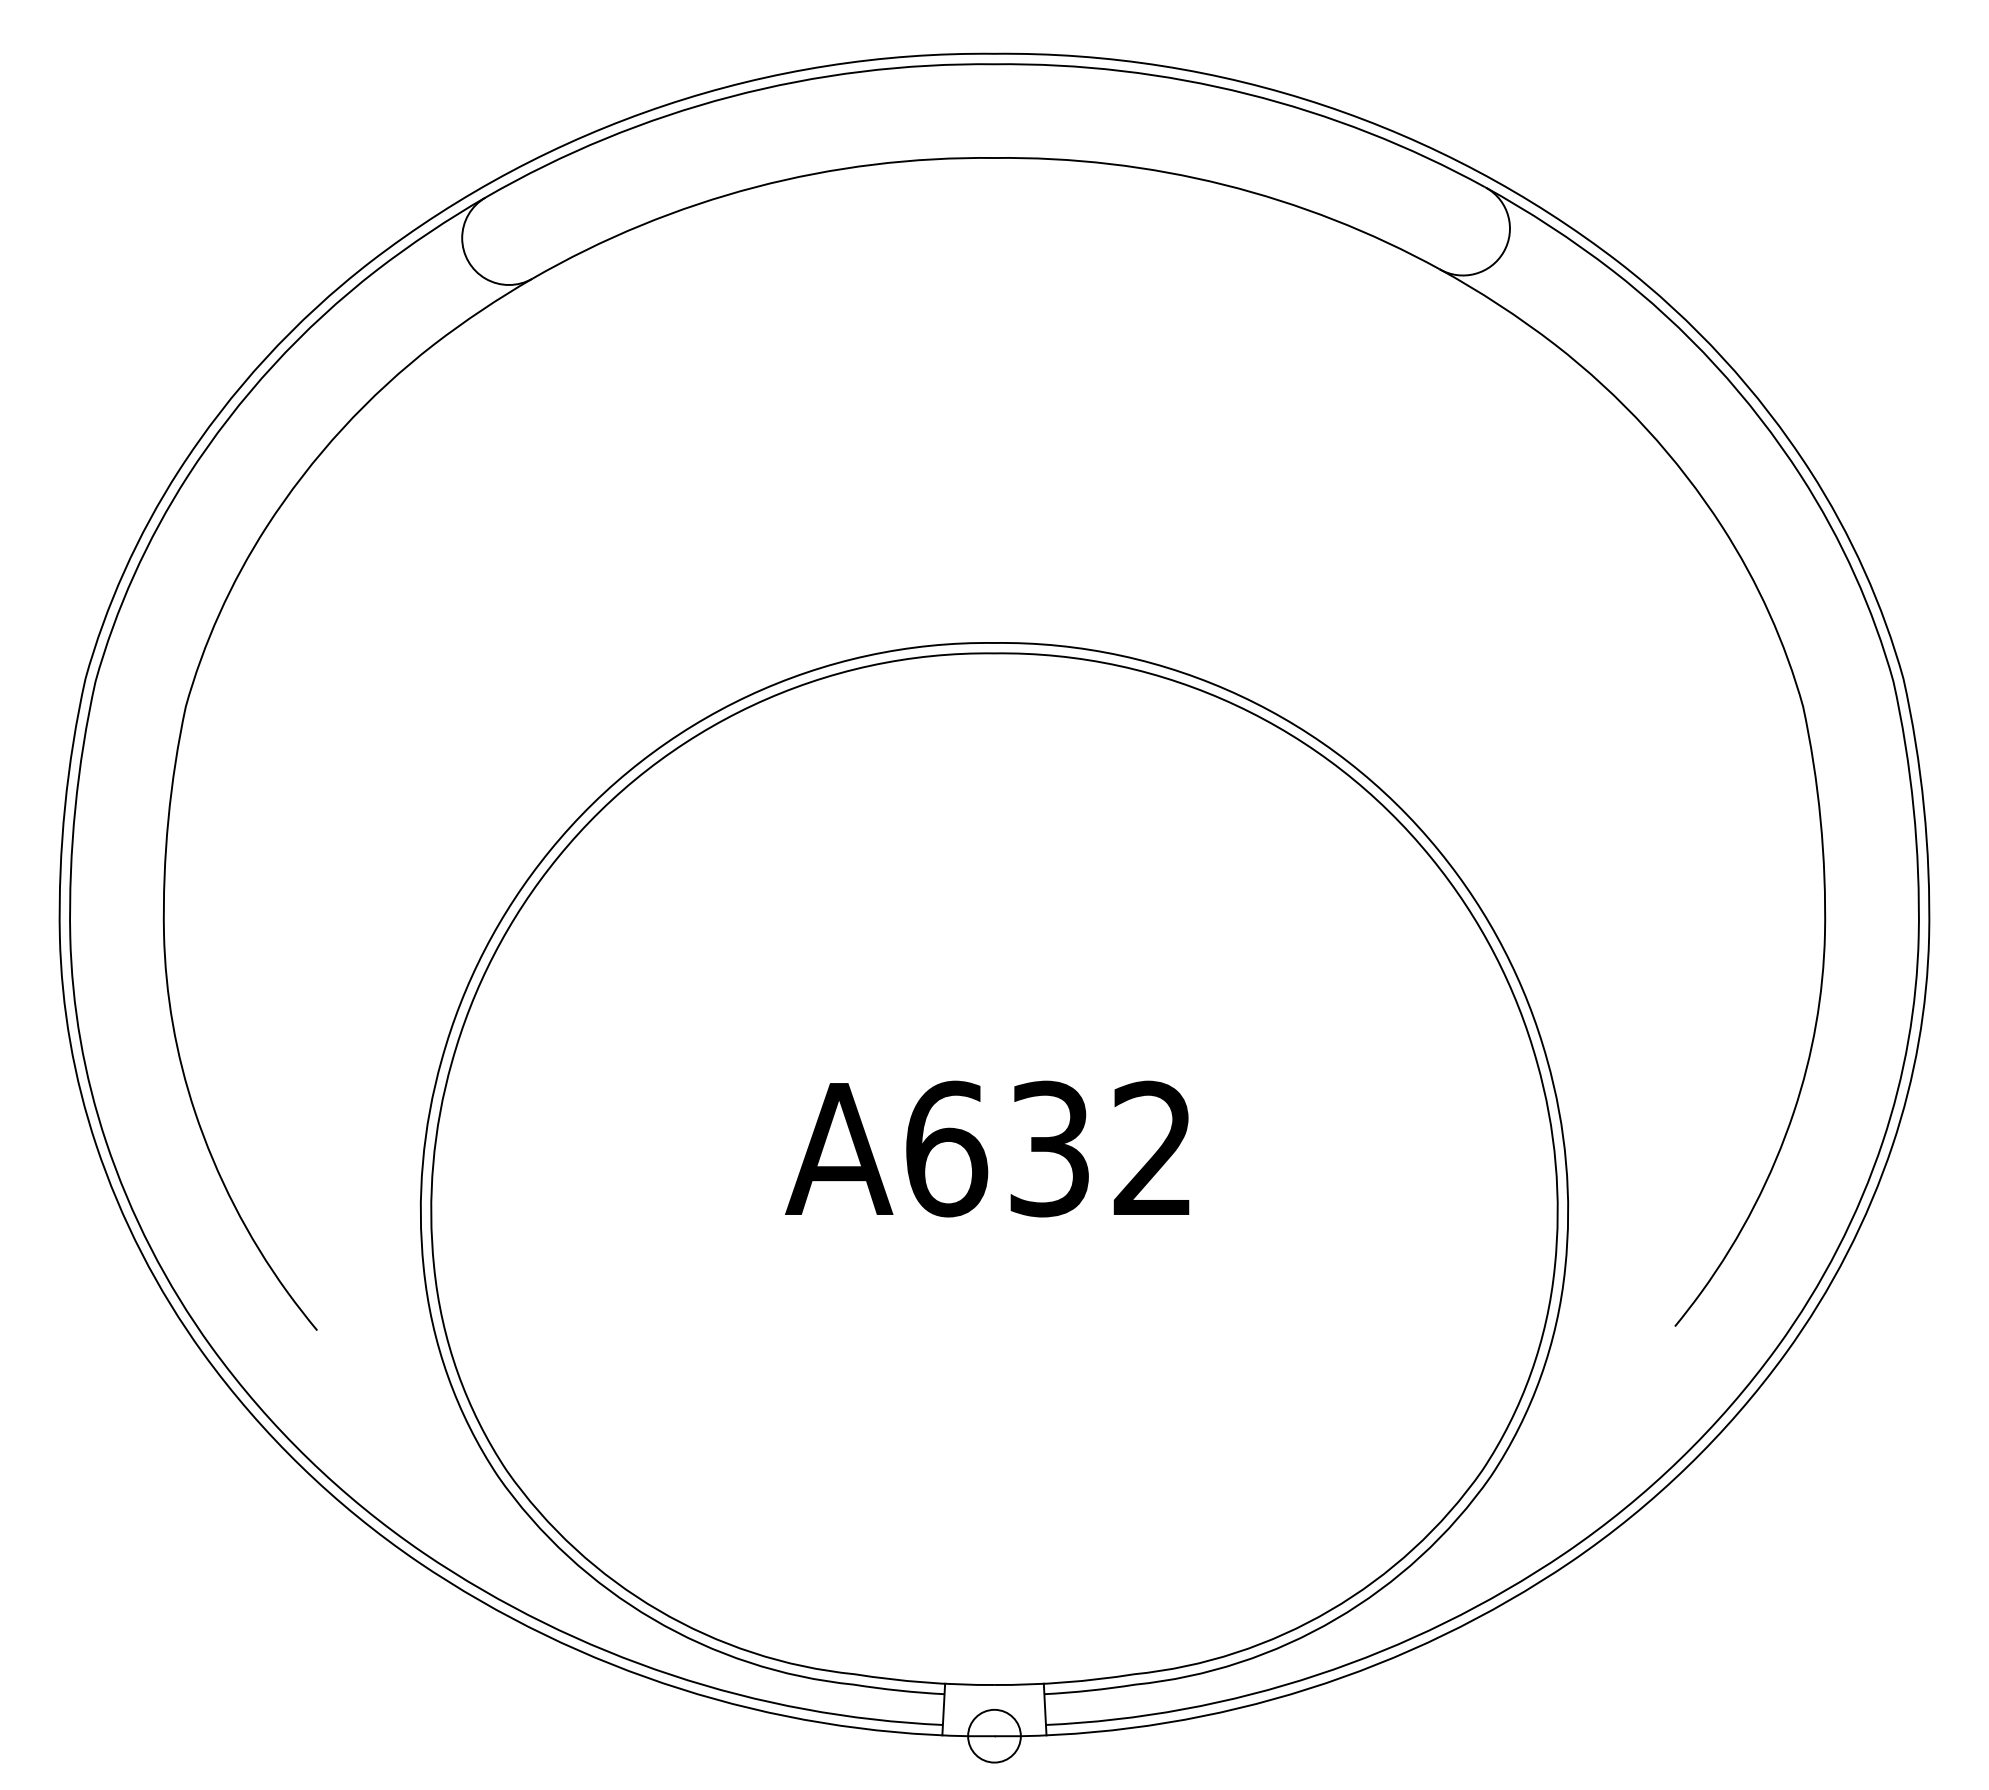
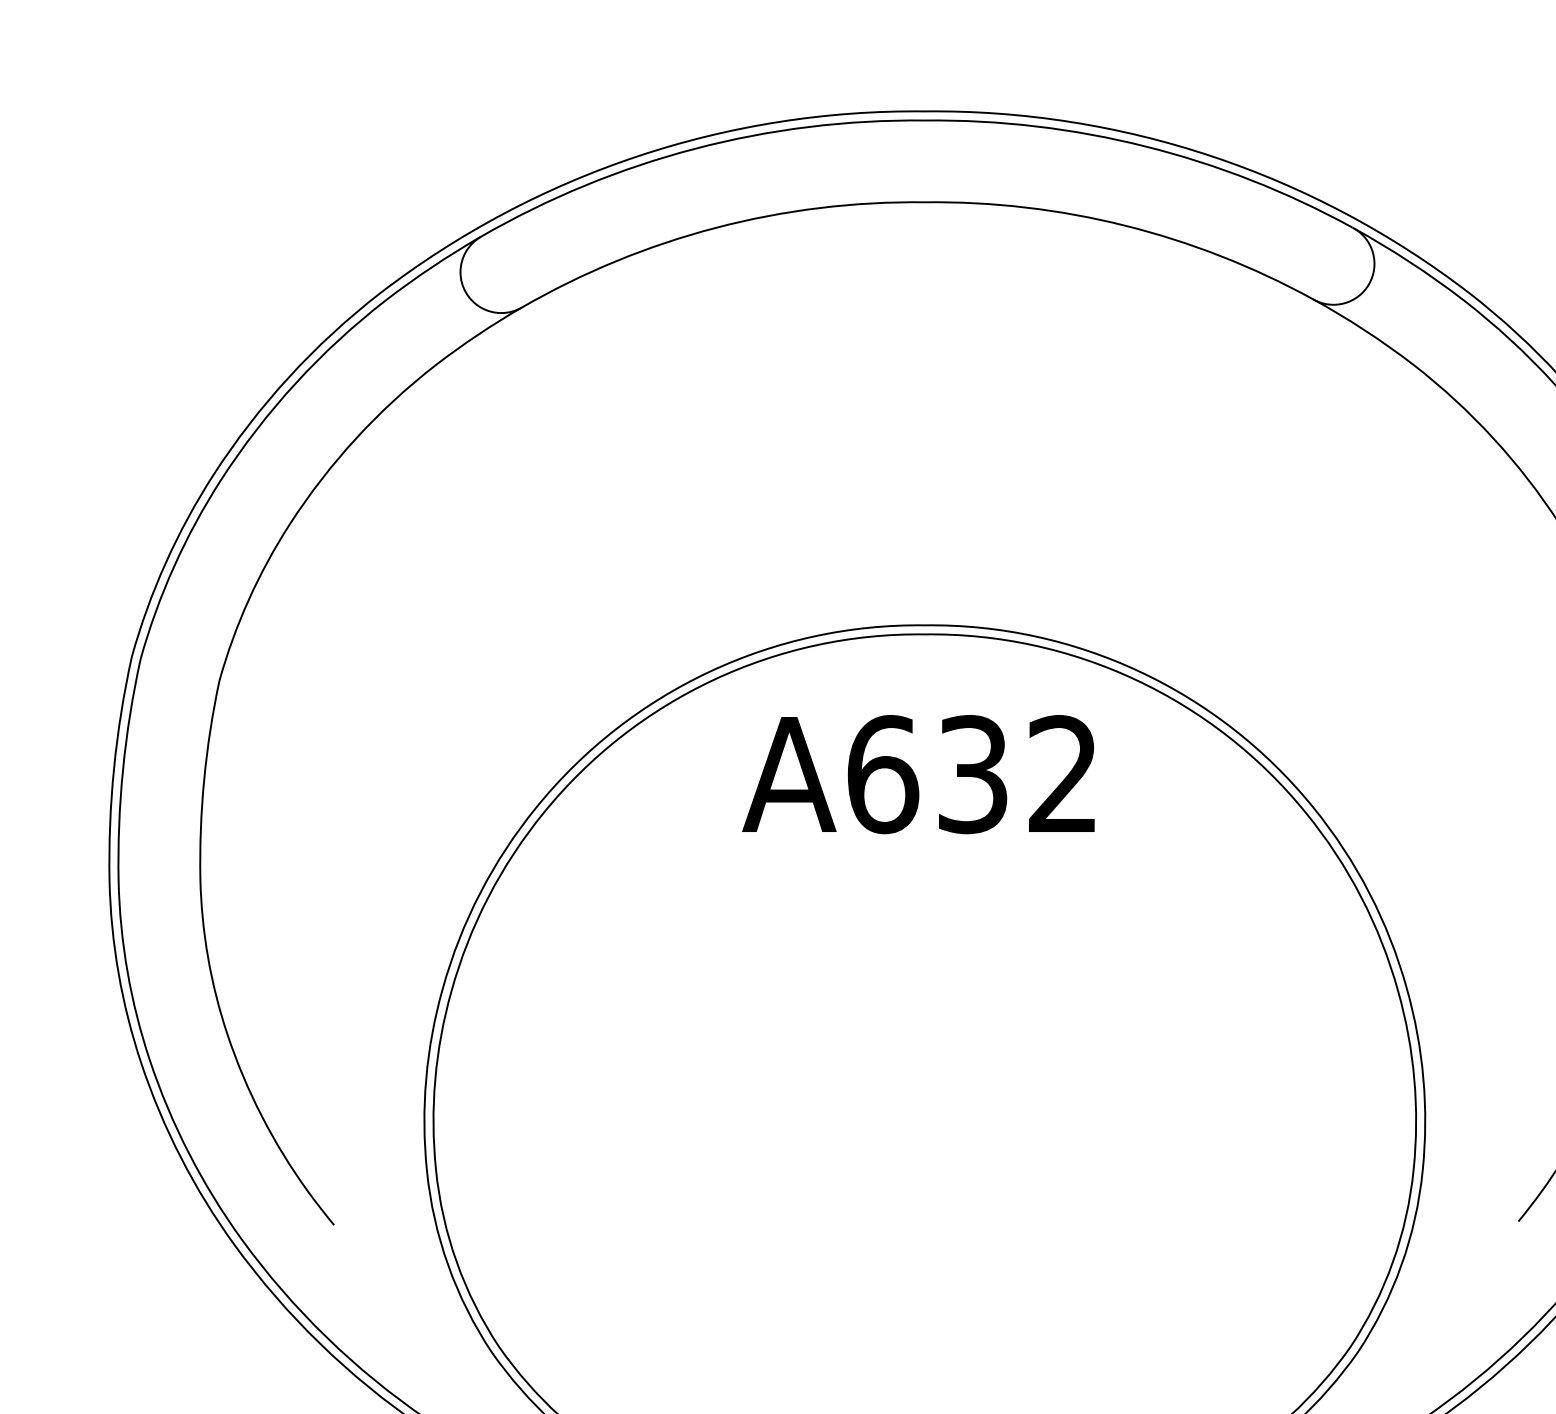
text: (987, 1148) -> (918, 774), moved

